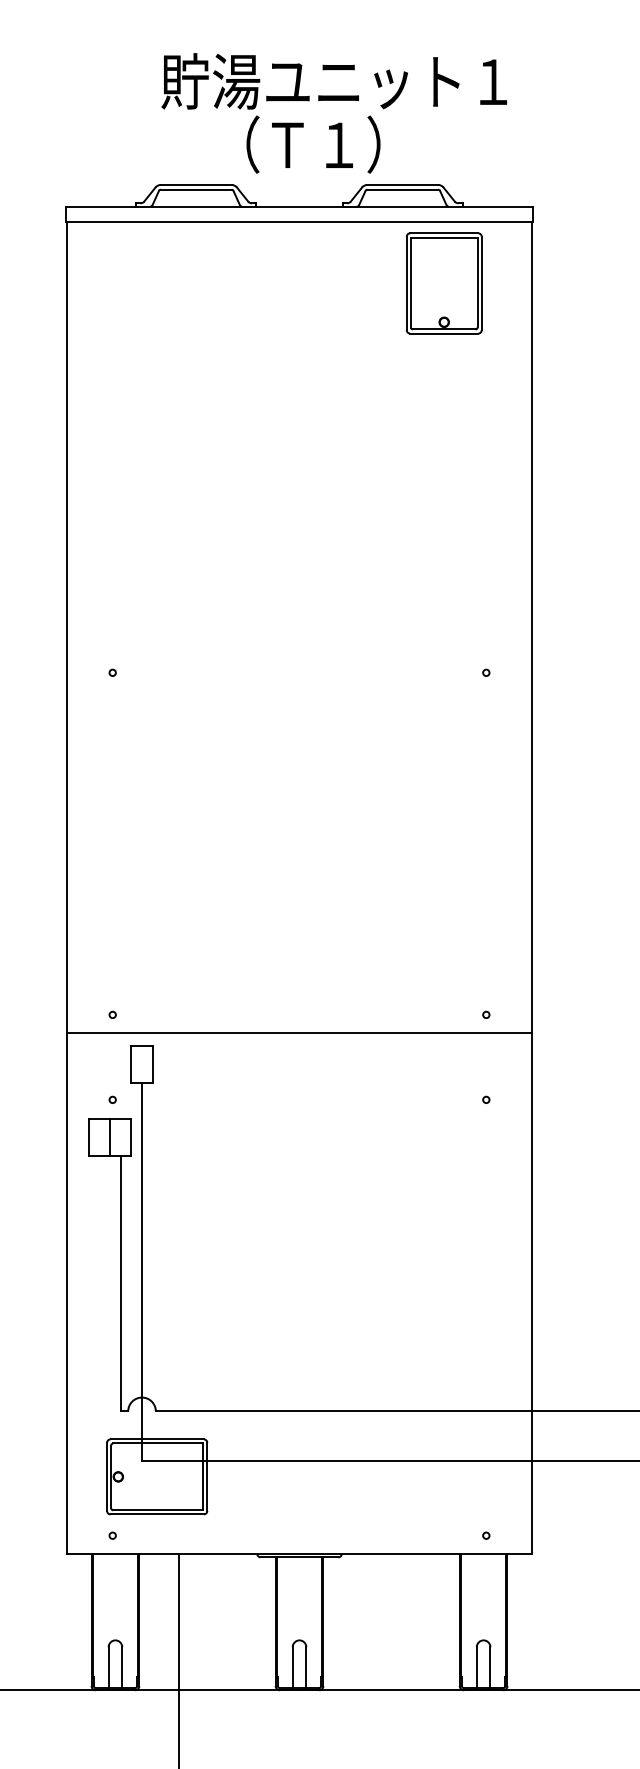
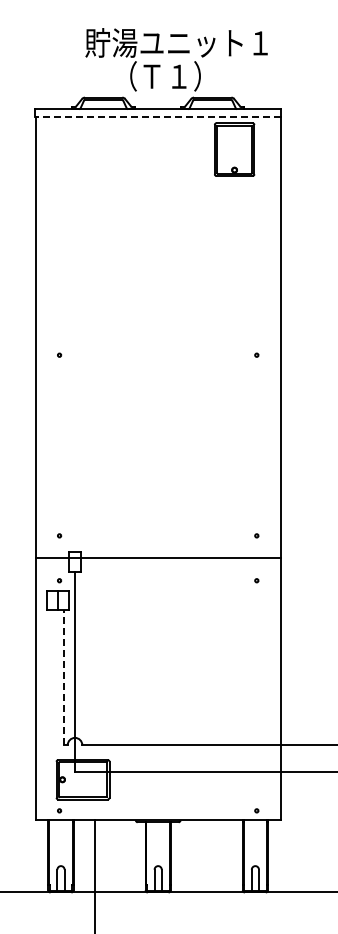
line: (298, 222) -> (157, 117), solid -> dashed
line: (298, 1033) -> (157, 558), moved
line: (120, 1283) -> (63, 677), solid -> dashed

